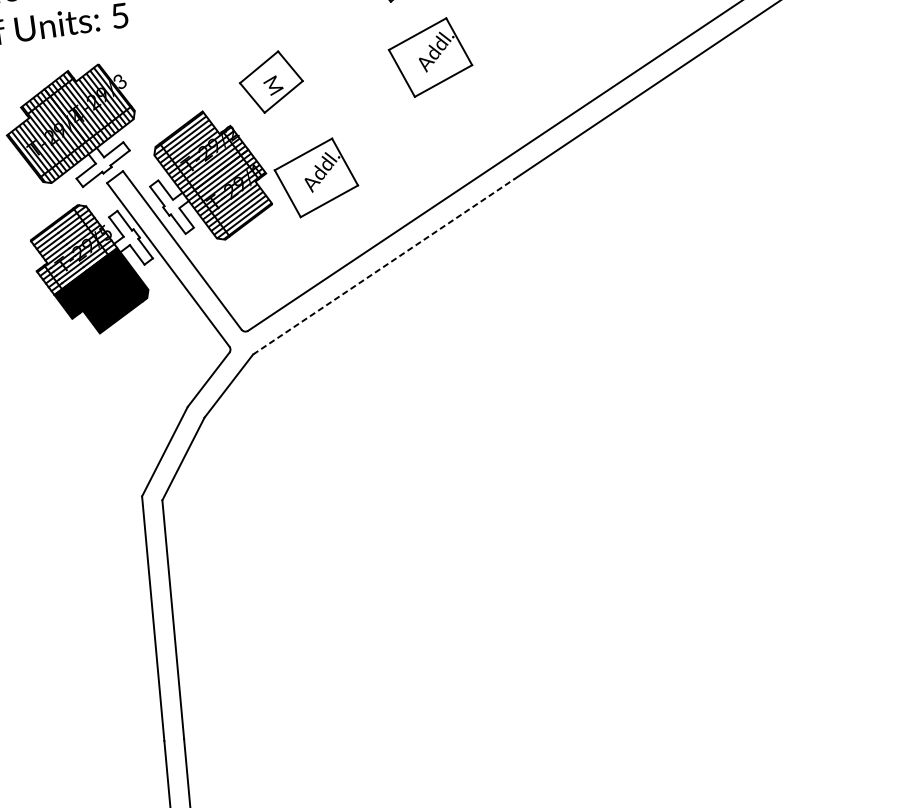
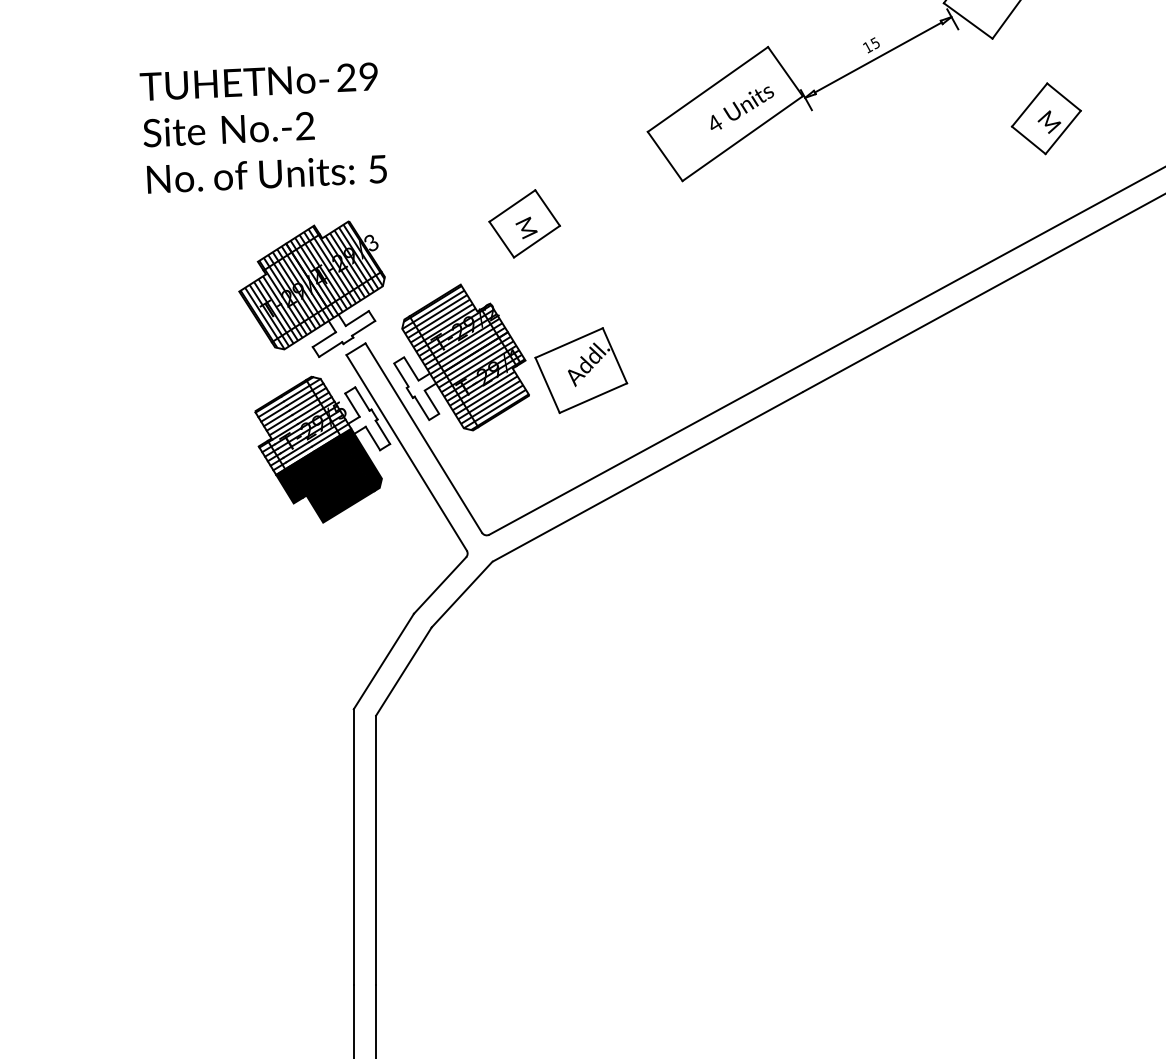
part: (430, 57) -> (721, 247), removed
part: (271, 81) -> (524, 223), moved
line: (384, 266) -> (648, 476), dashed -> solid

